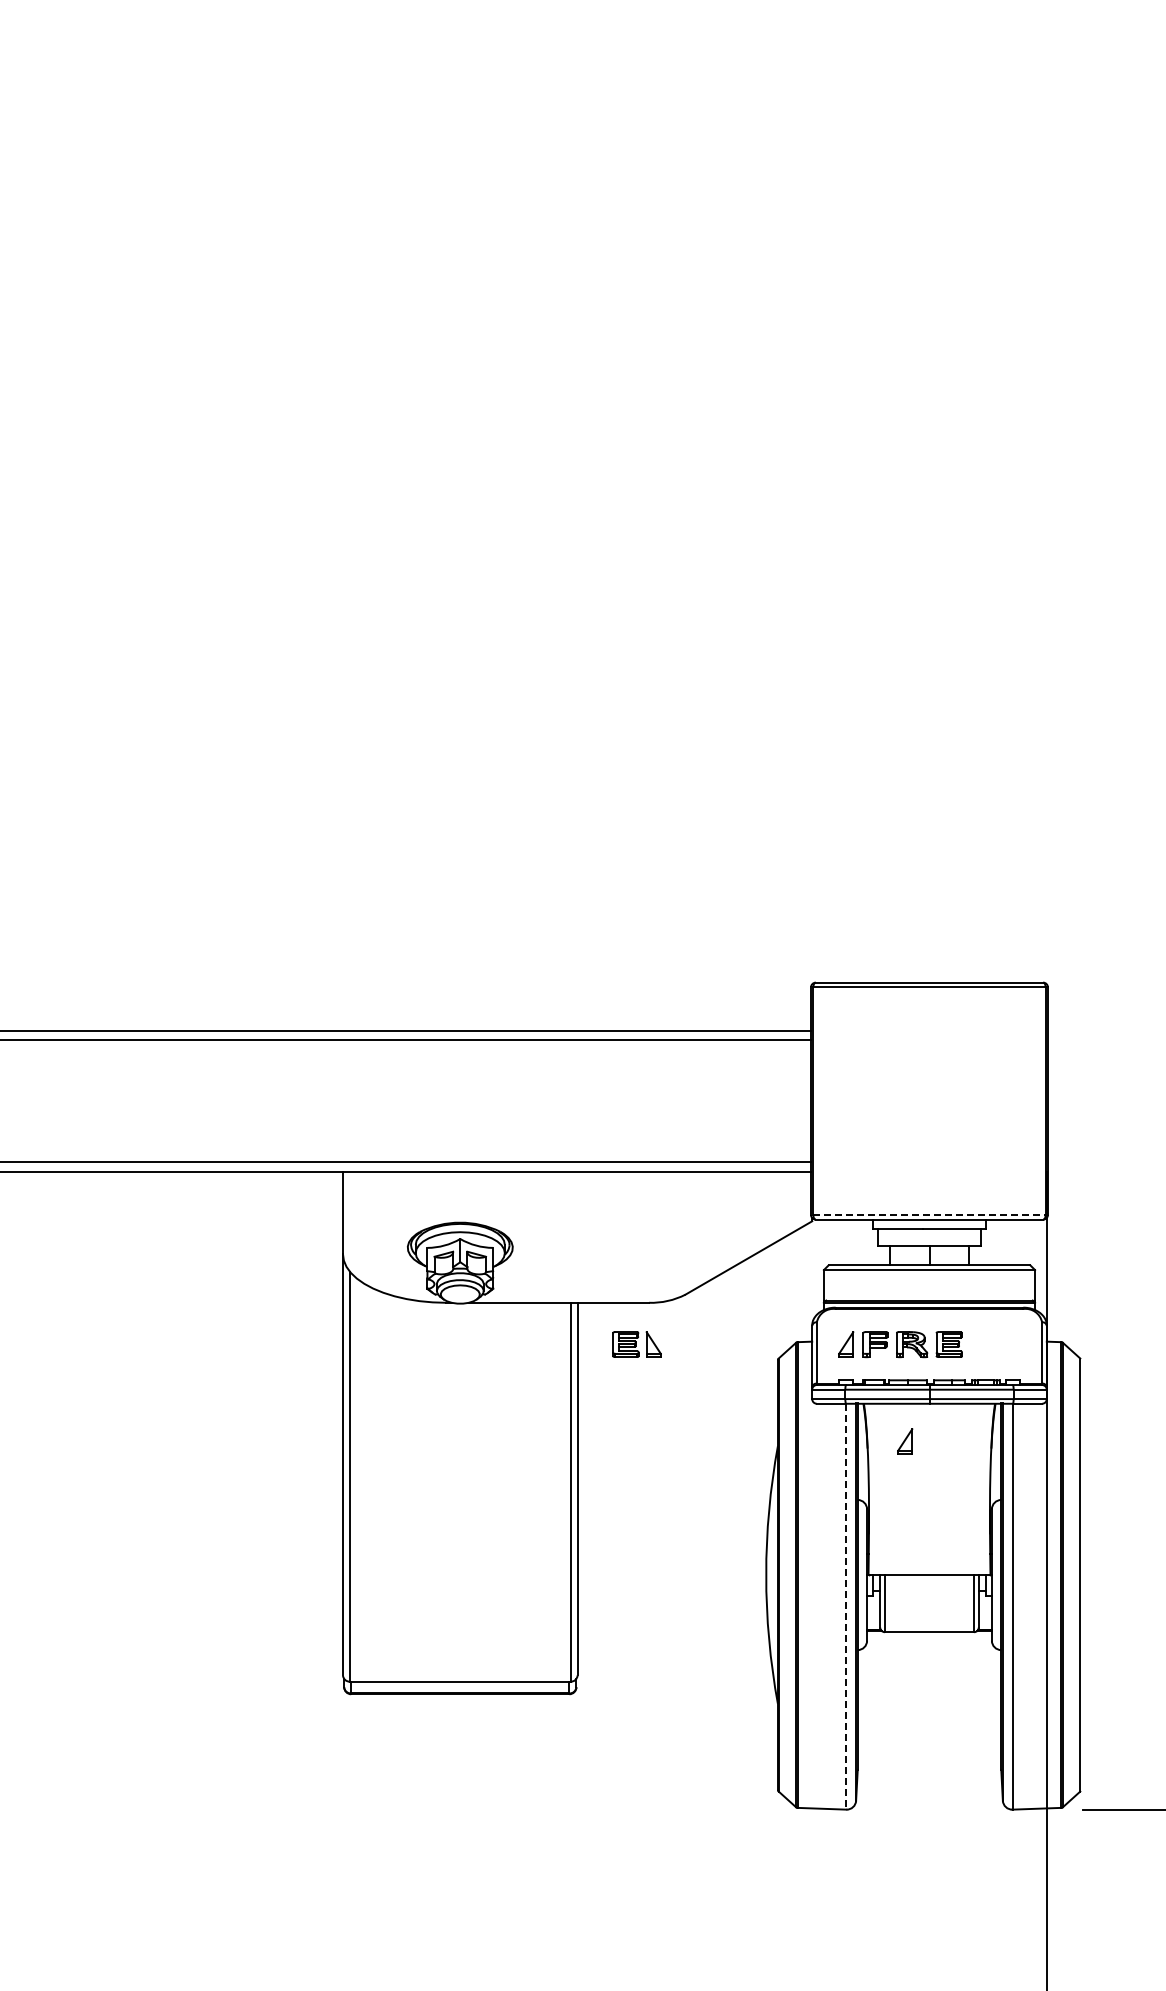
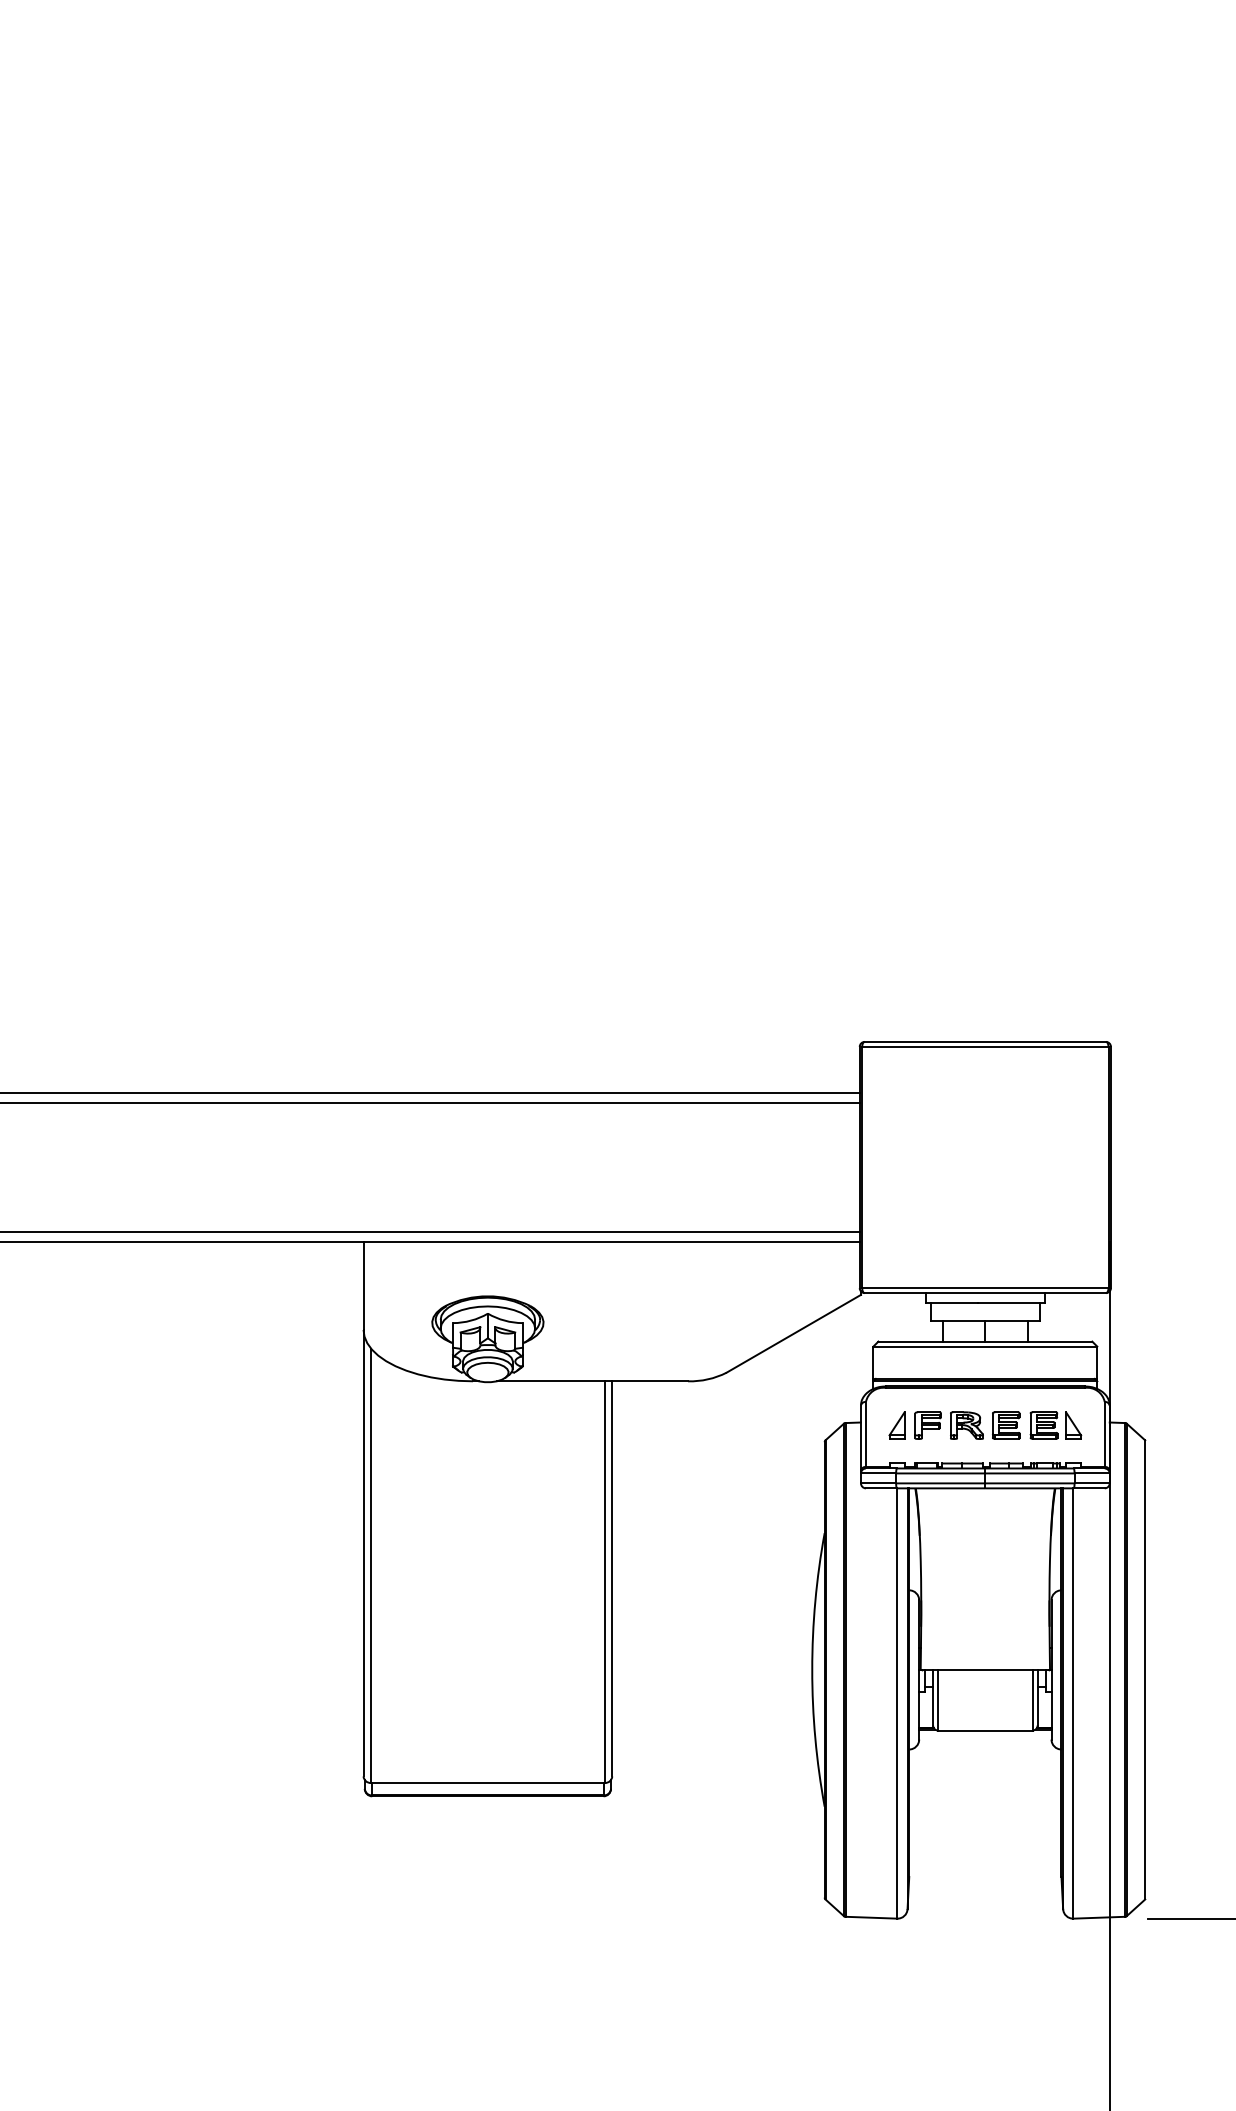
line: (929, 1214) -> (985, 1287), dashed -> solid
part: (636, 1344) -> (1055, 1425), moved
part: (905, 1441) -> (959, 1528), removed
line: (846, 1607) -> (897, 1704), dashed -> solid

